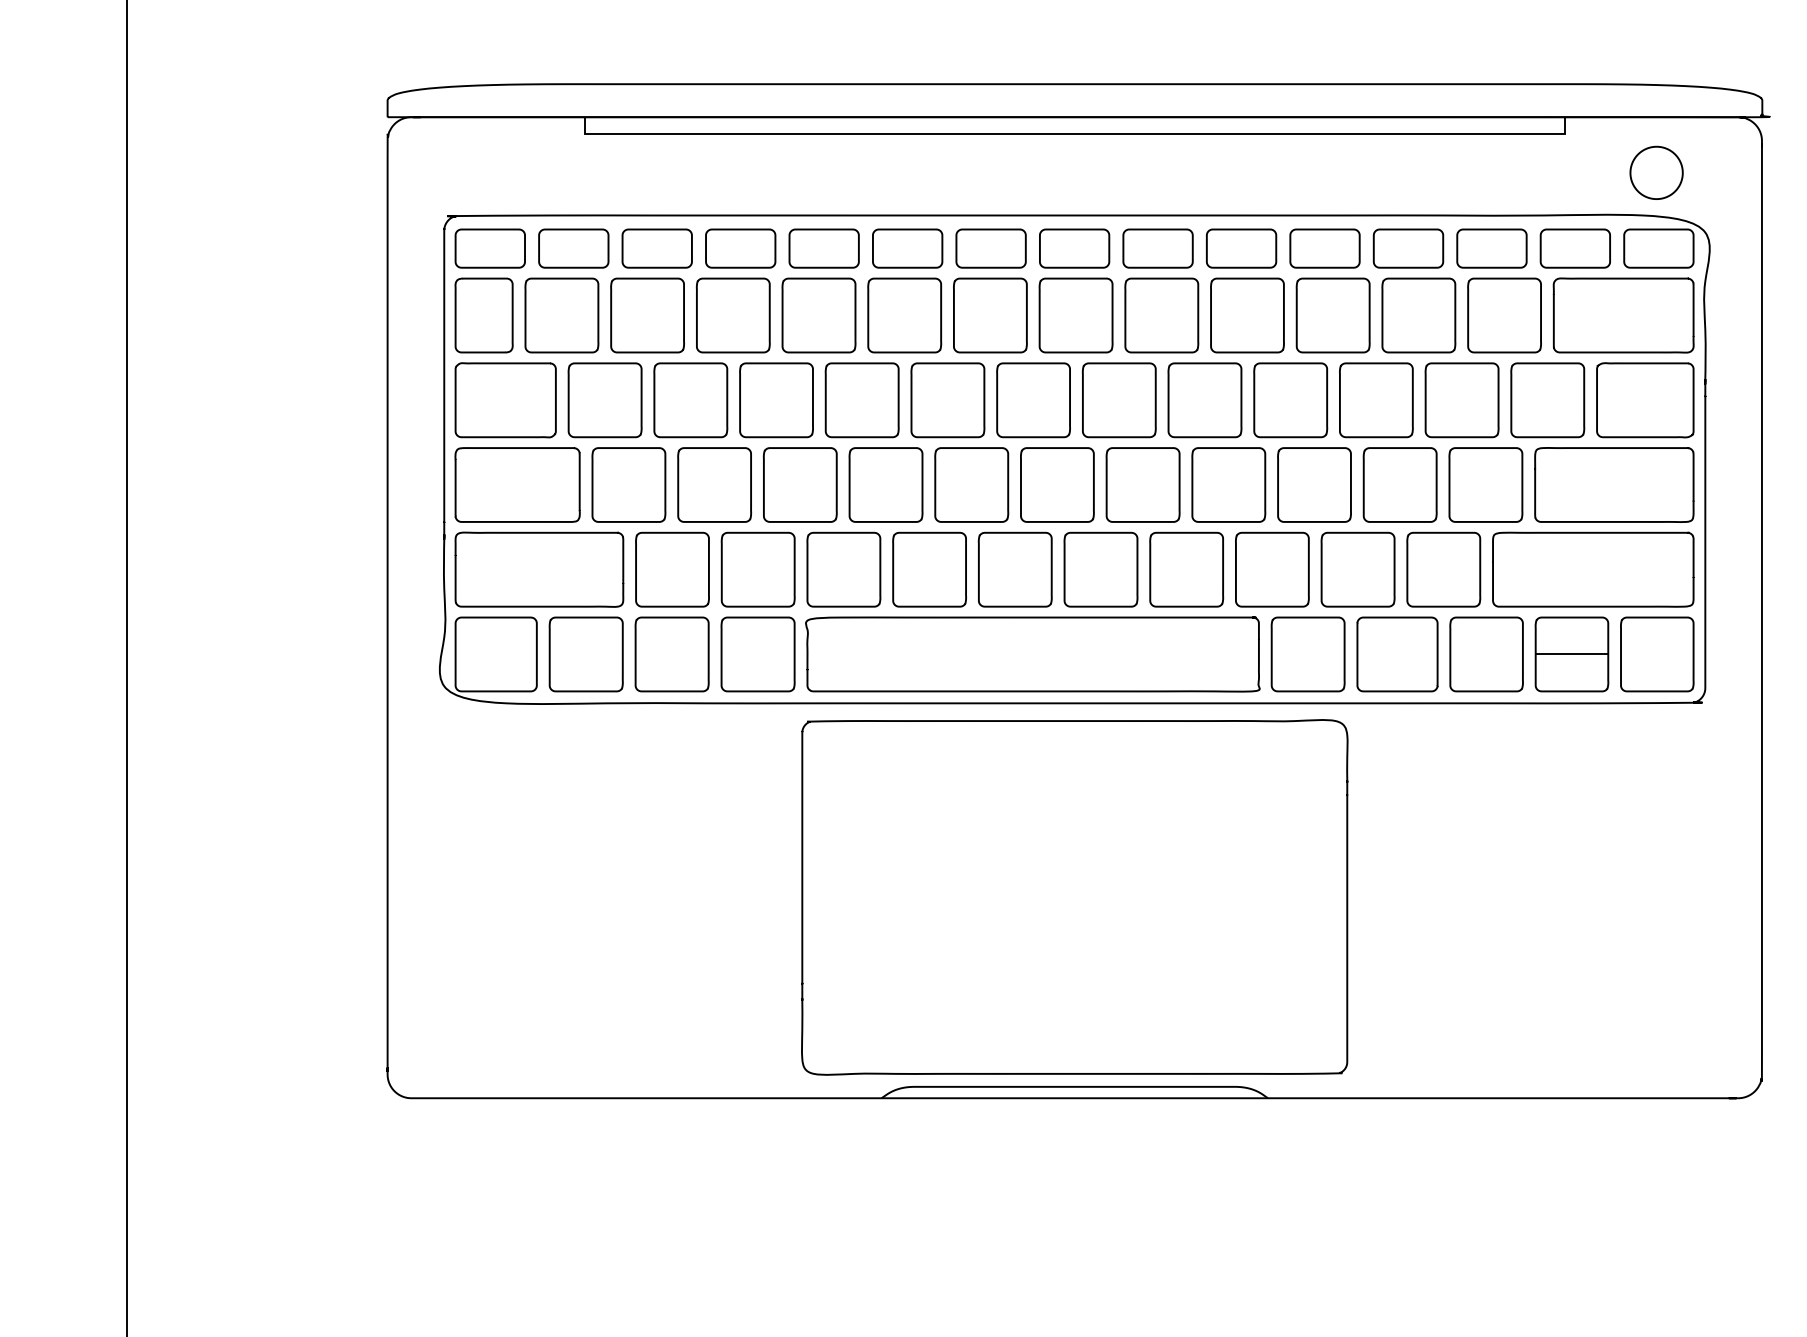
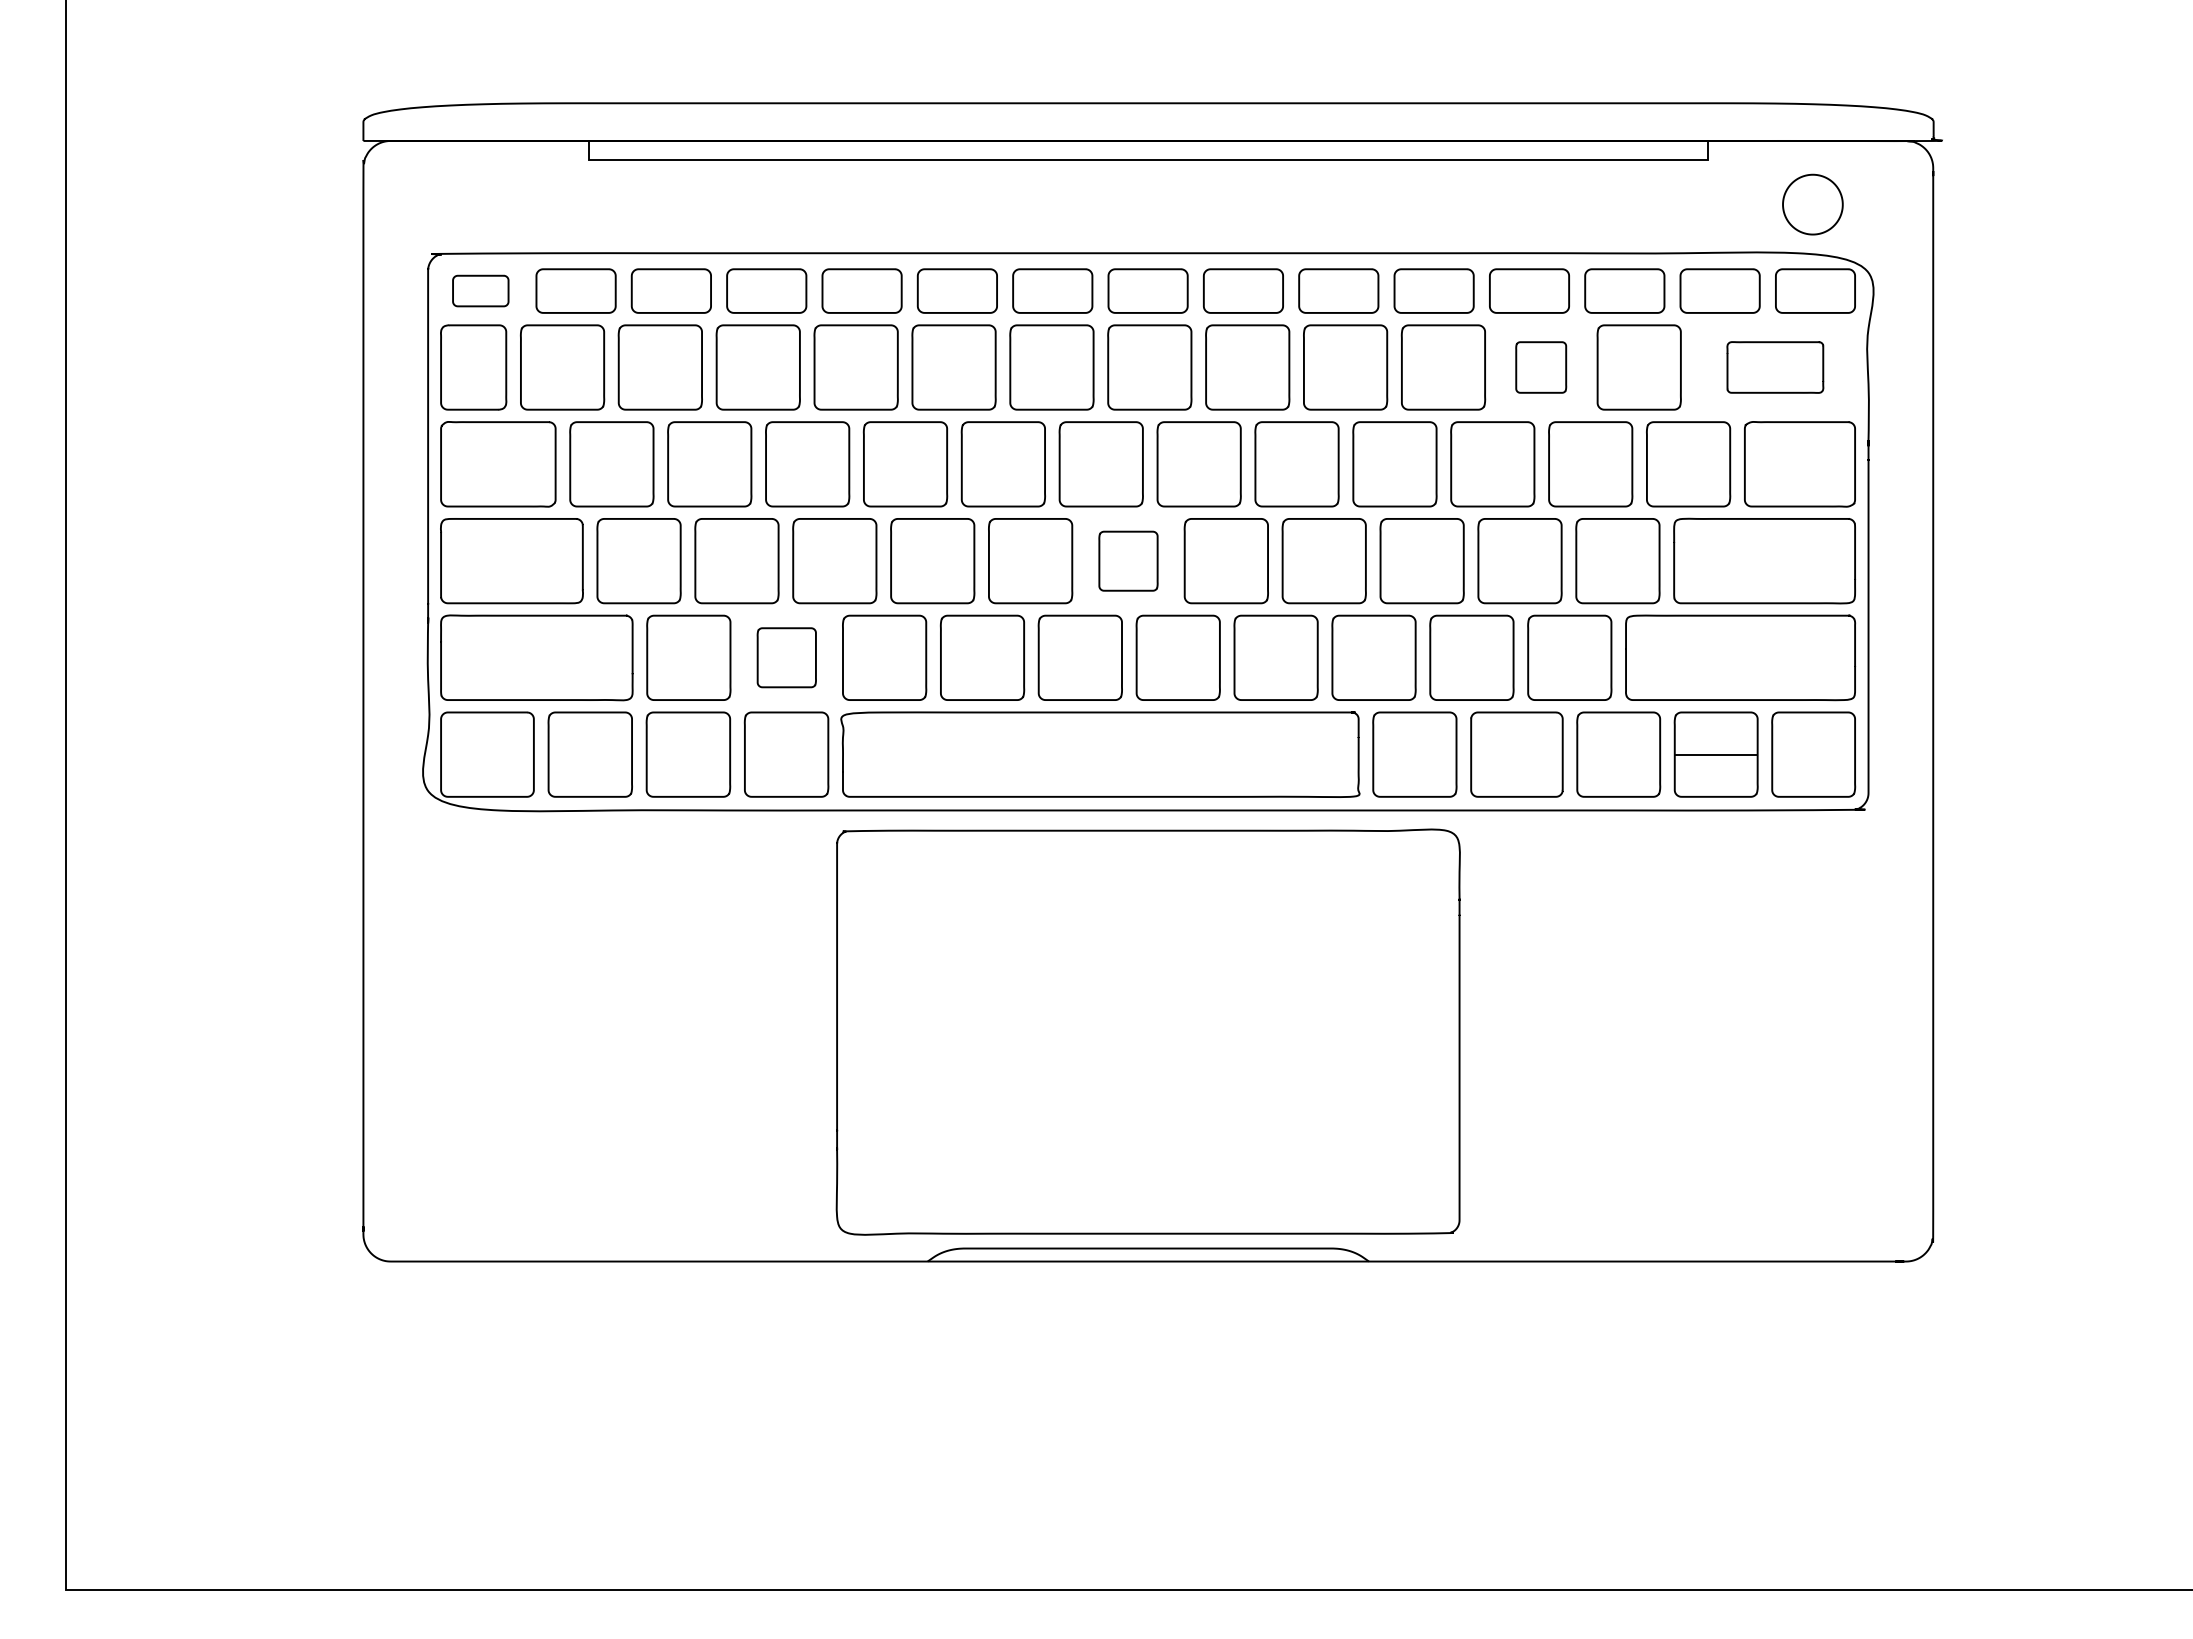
part: (490, 248) -> (480, 290), size x0.7
part: (1418, 315) -> (1540, 367), size x0.6
part: (1623, 315) -> (1775, 367), size x0.6
part: (1057, 485) -> (1128, 561), size x0.7
part: (758, 569) -> (786, 657), size x0.7

